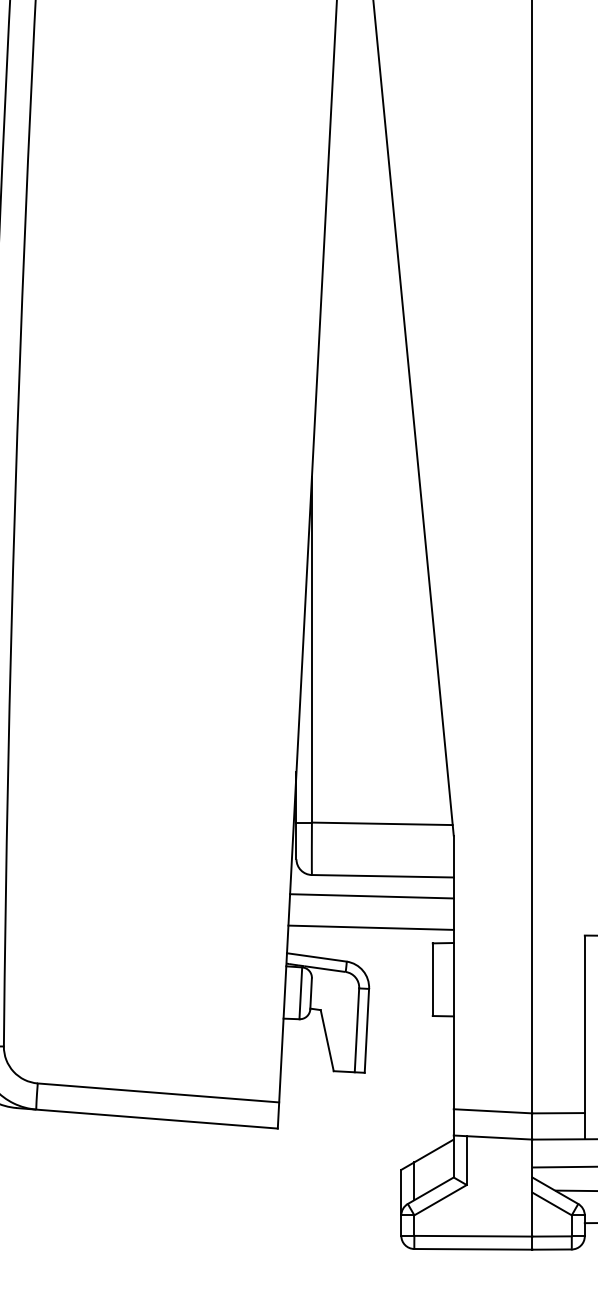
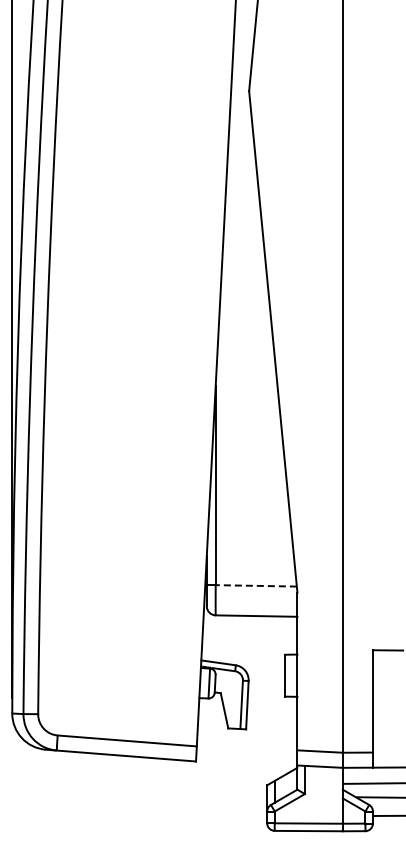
line: (382, 823) -> (256, 585), solid -> dashed
line: (372, 896) -> (250, 627), removed
line: (370, 927) -> (249, 645), removed

